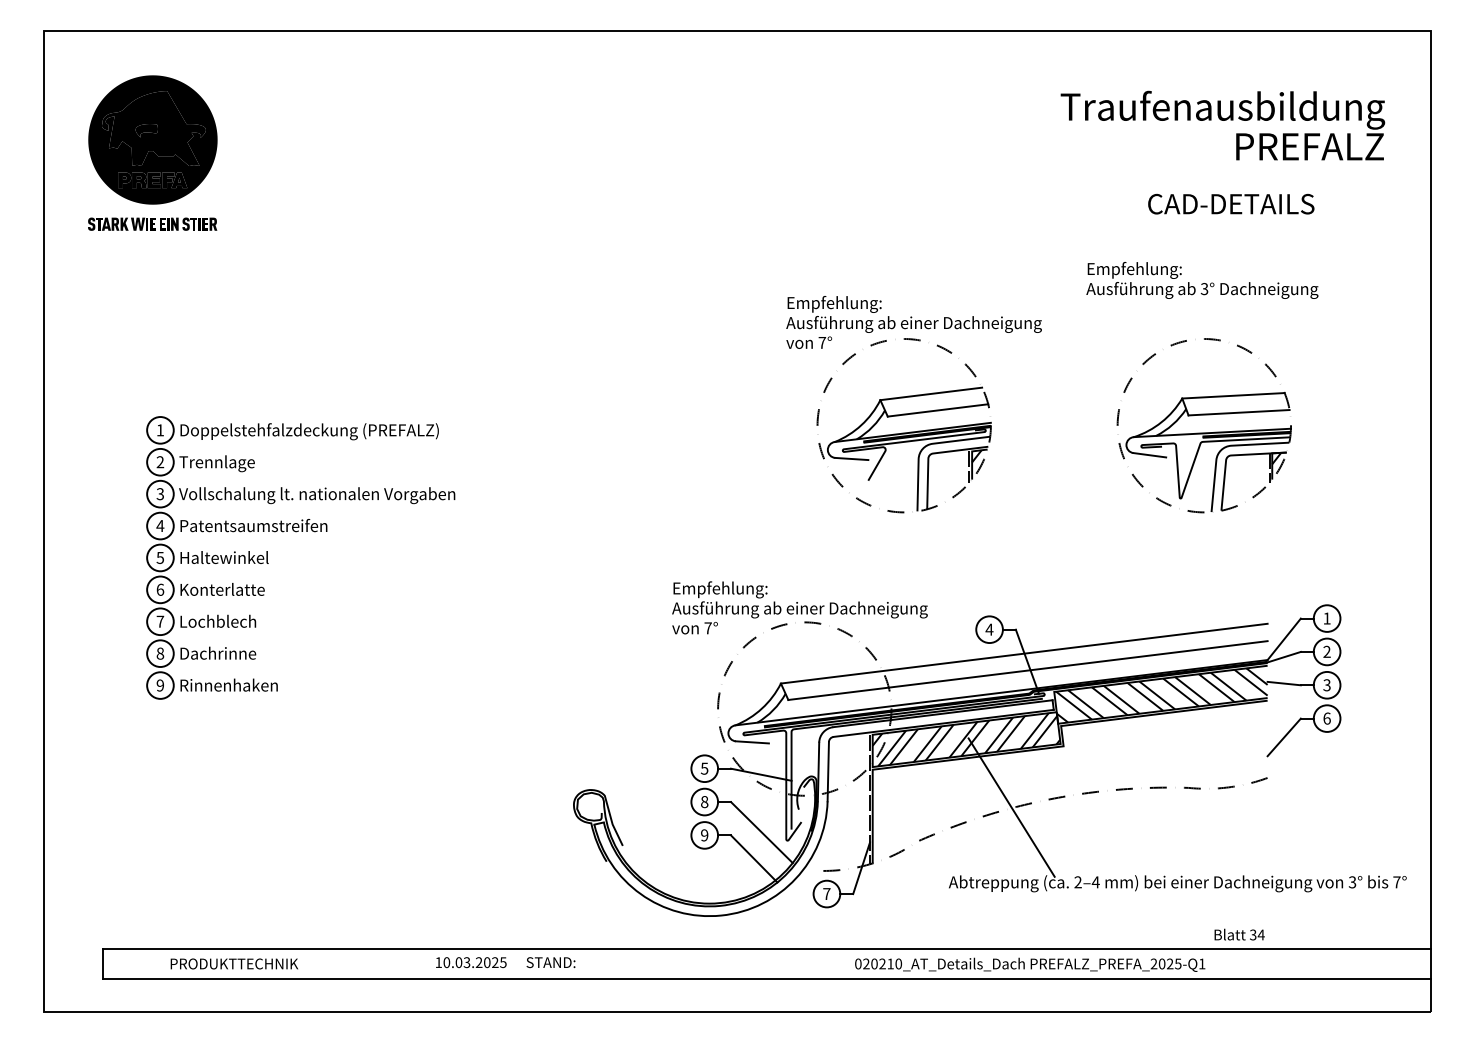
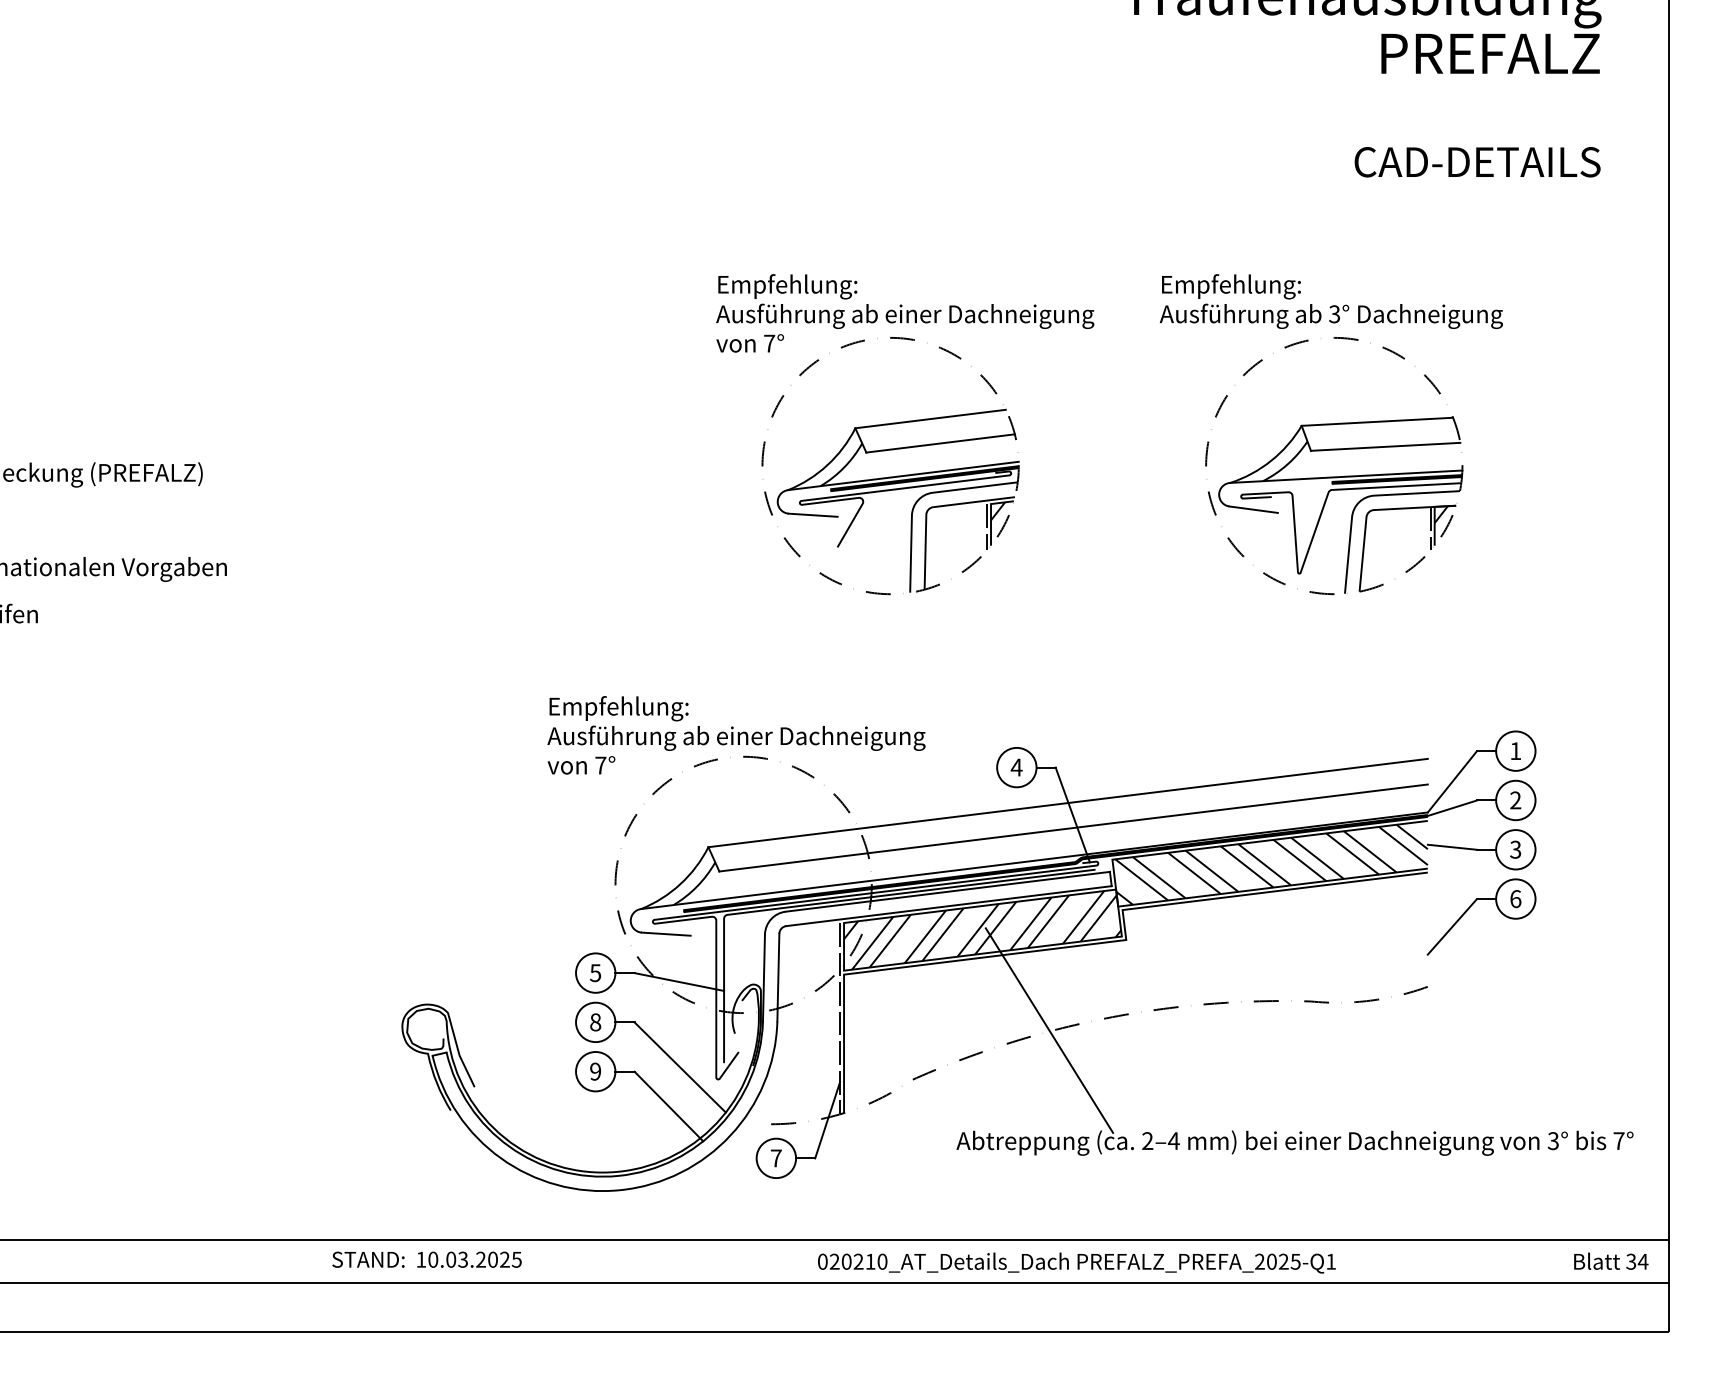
text: (1231, 203) -> (1477, 161), moved
text: (1202, 280) -> (1331, 301), moved
text: (1239, 934) -> (1610, 1261), moved
text: (471, 962) -> (469, 1259), moved

